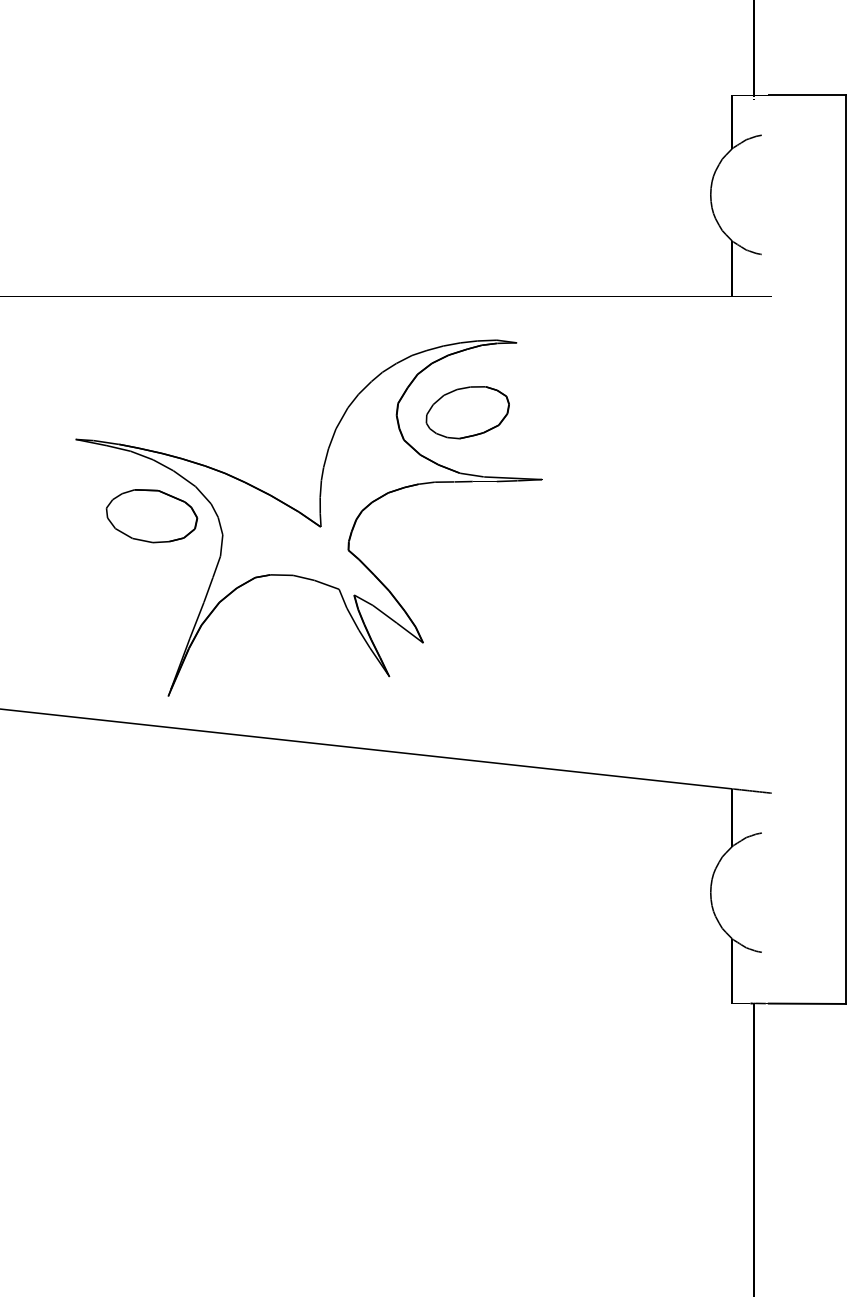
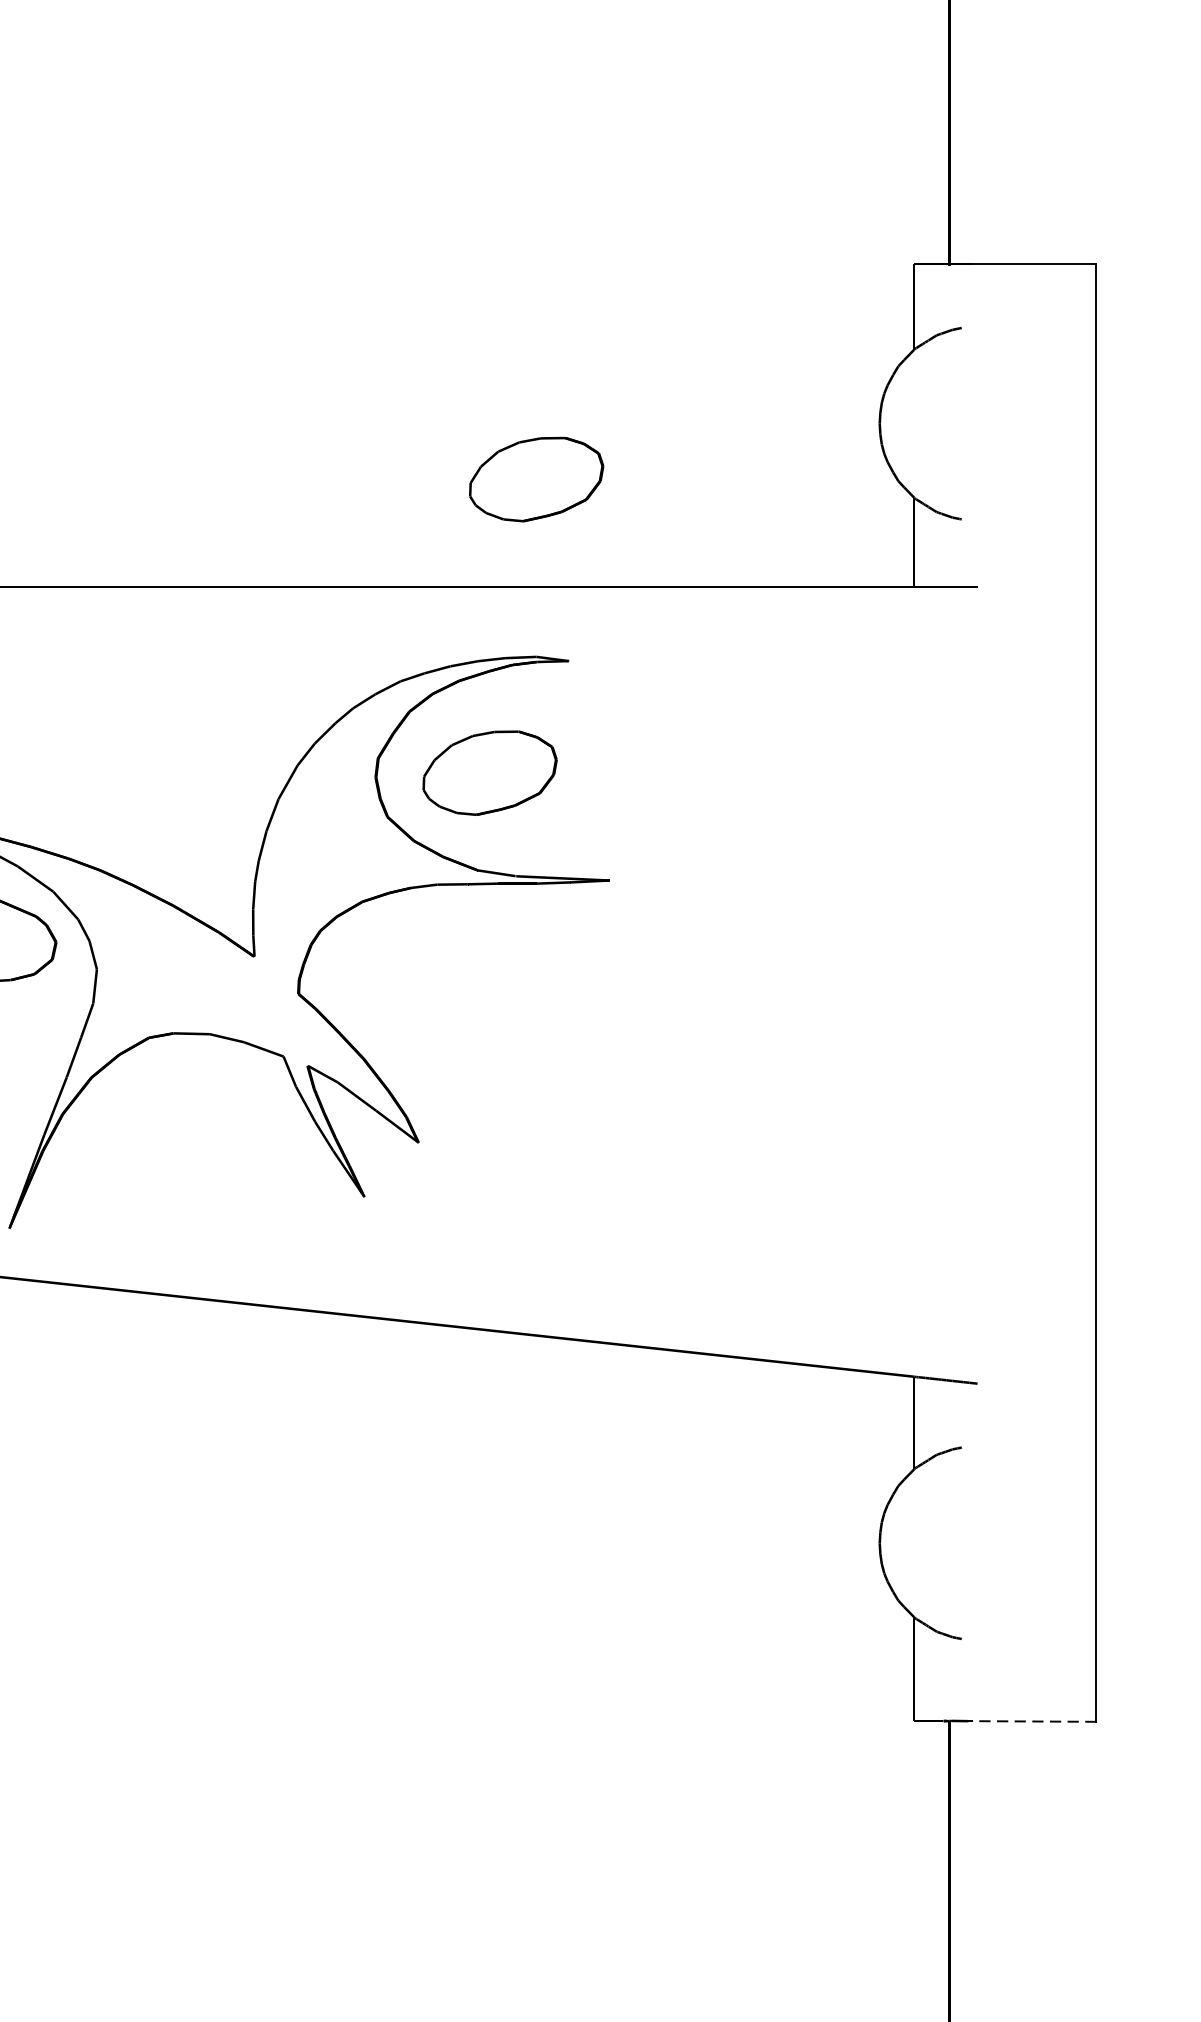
part: (496, 229) -> (536, 479), added
line: (807, 1003) -> (1035, 1721), solid -> dashed

